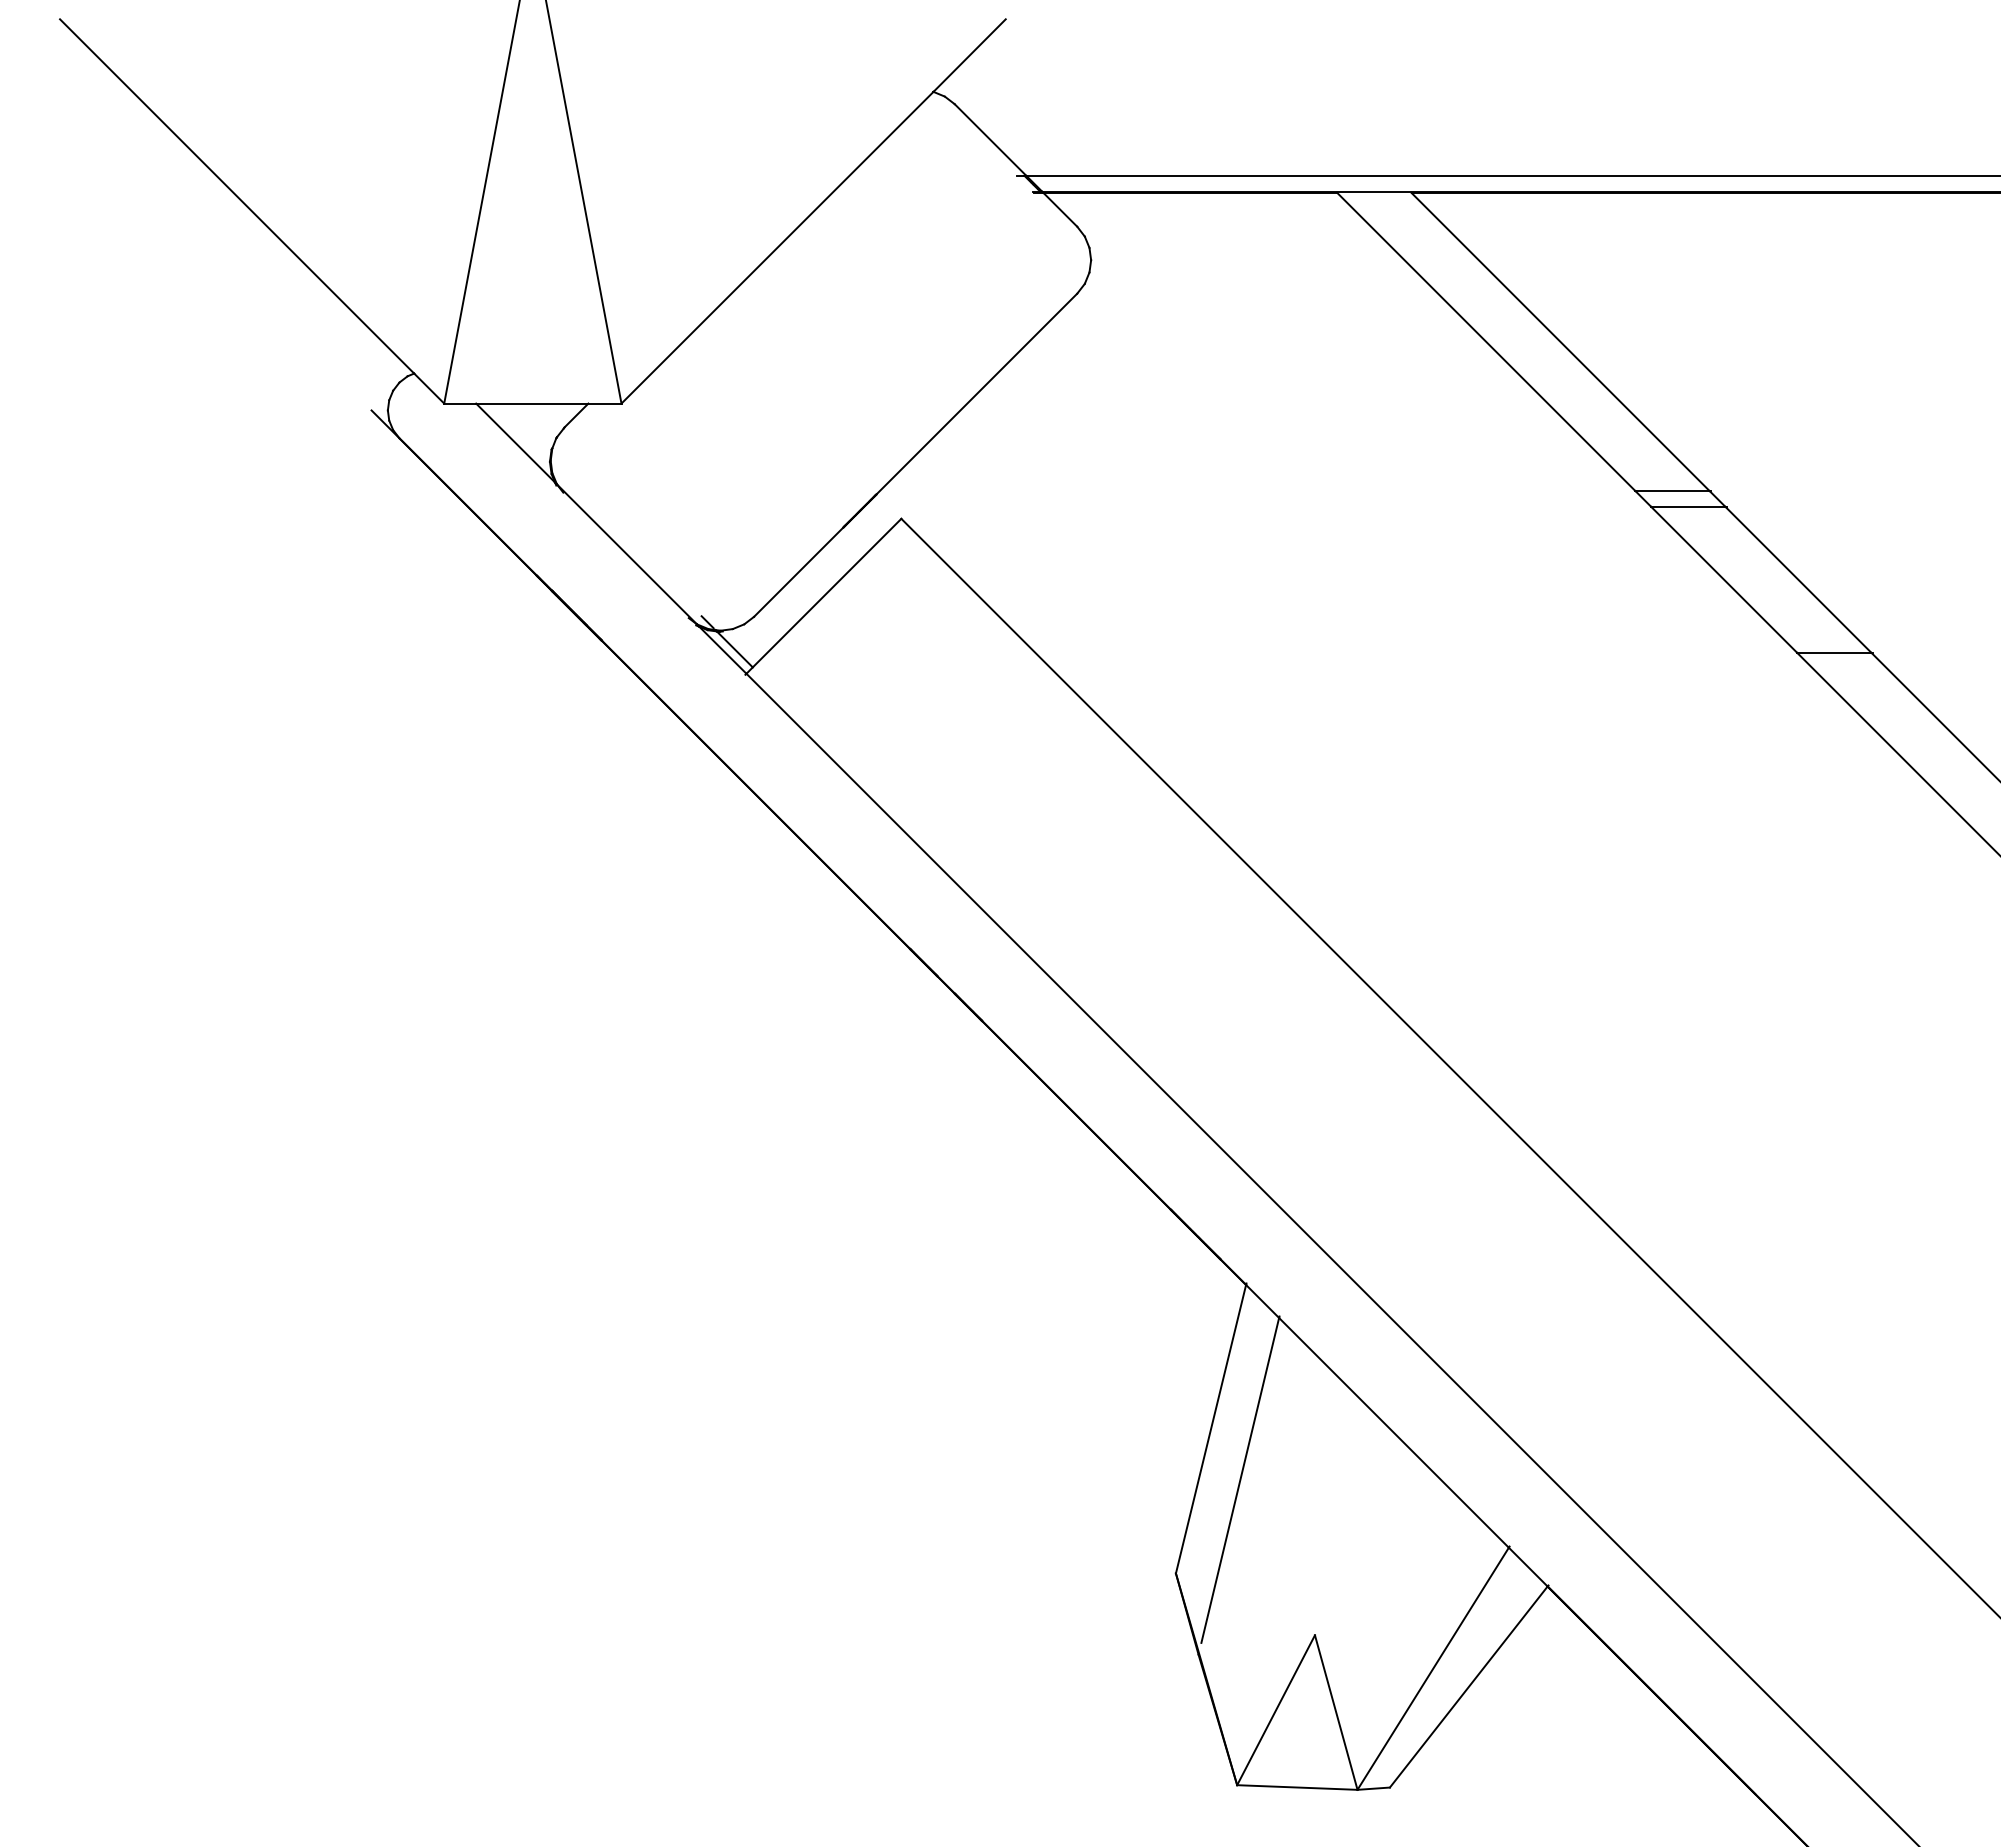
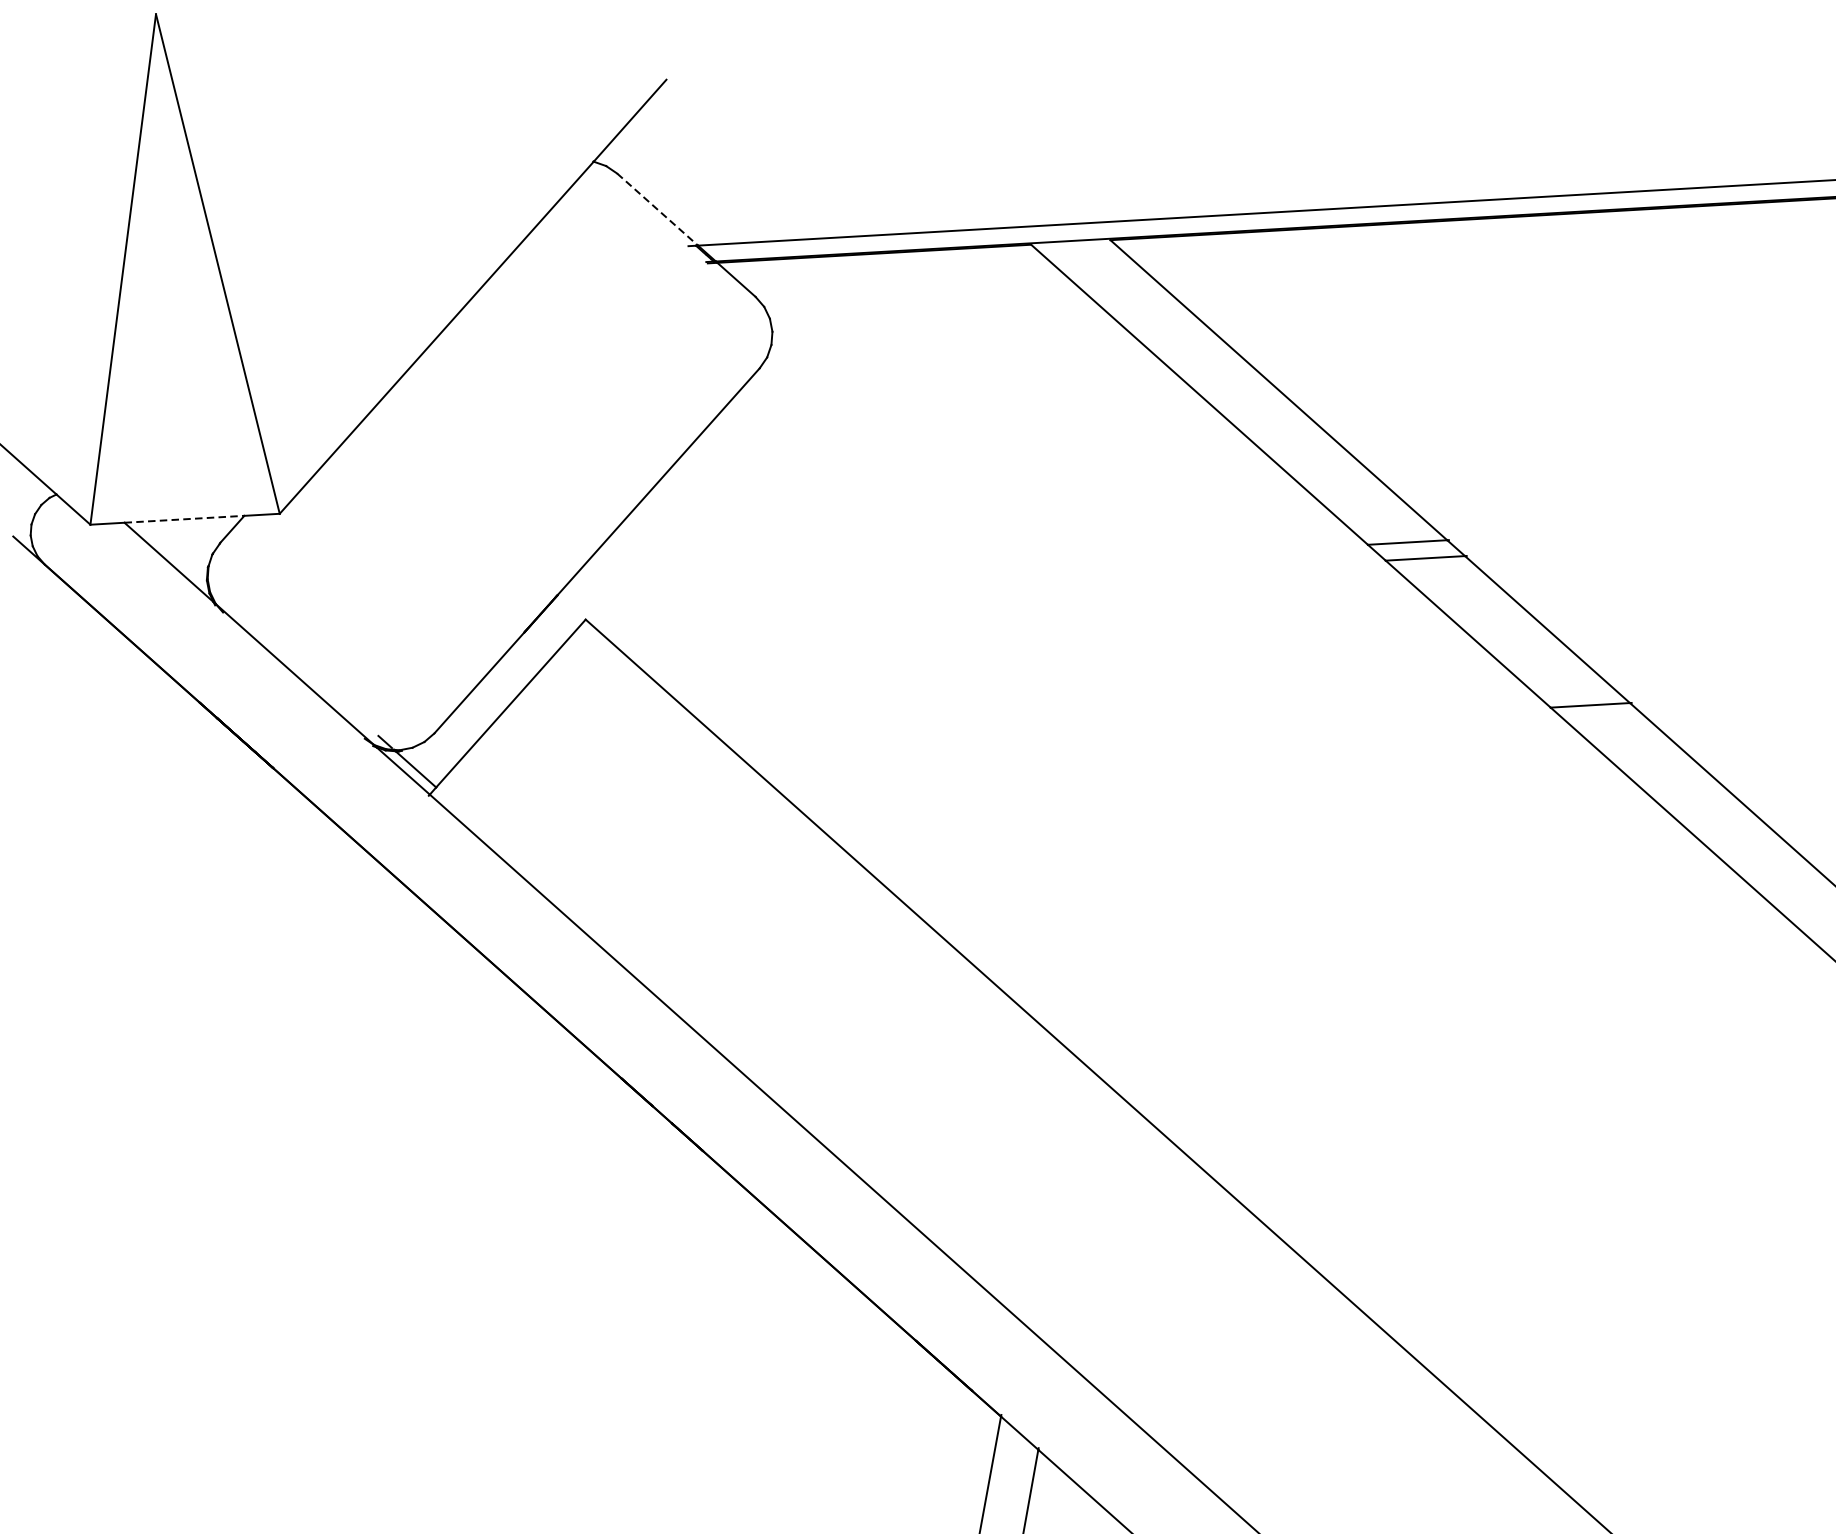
line: (990, 140) -> (657, 210), solid -> dashed
line: (532, 403) -> (184, 519), solid -> dashed

